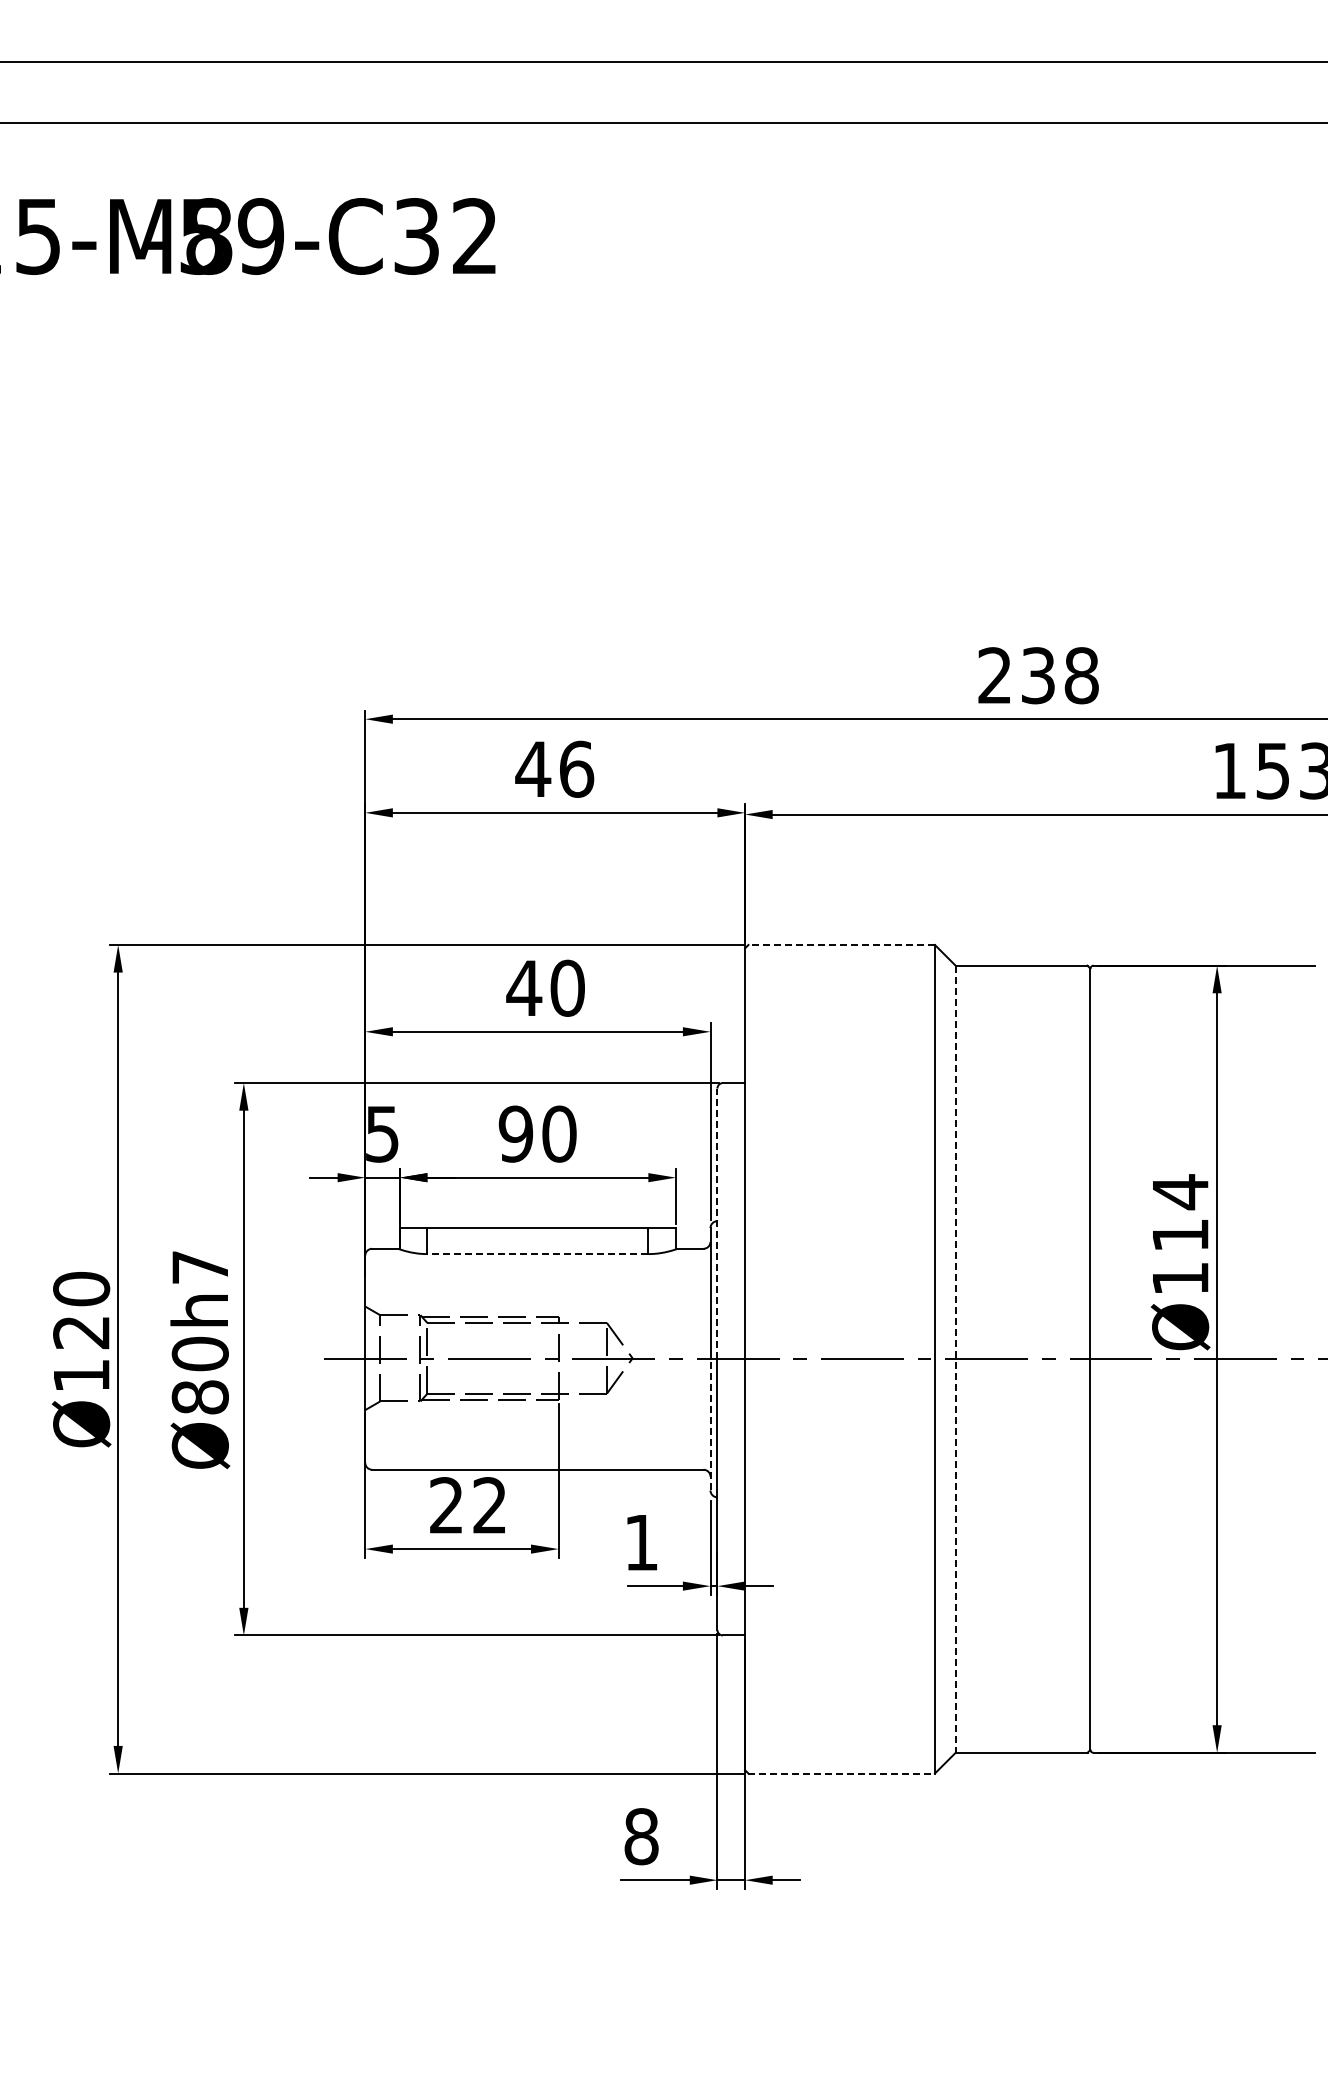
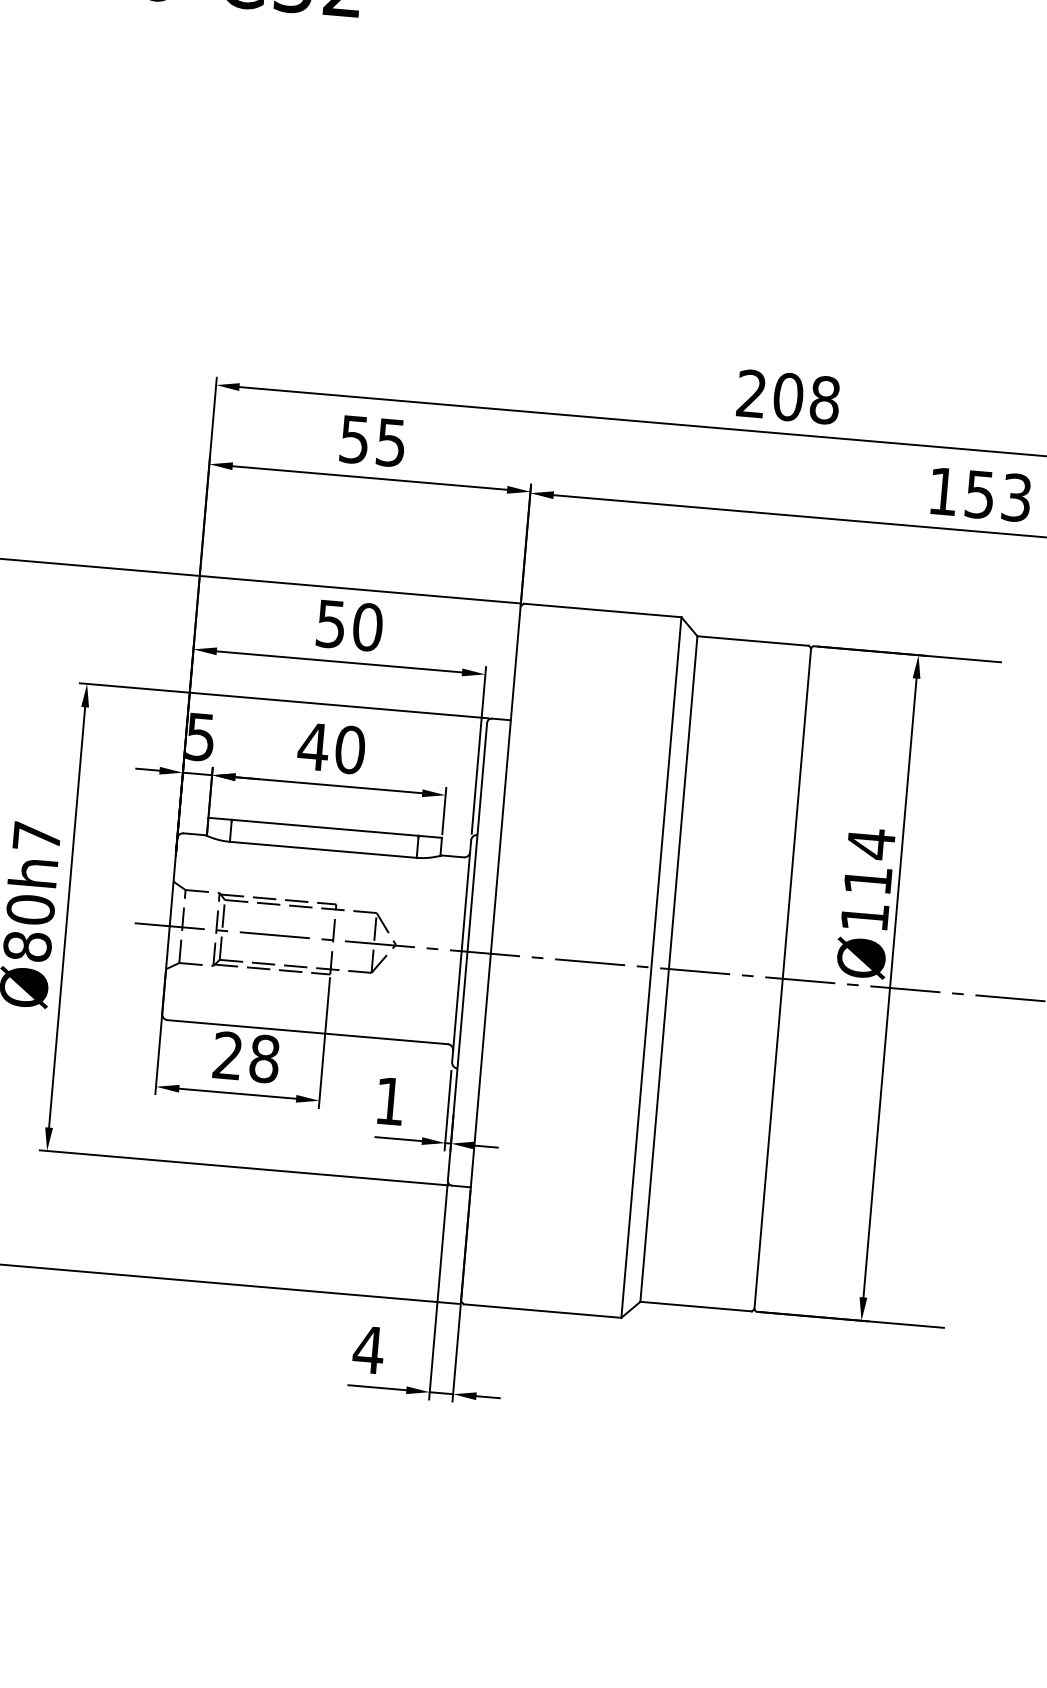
text: (1038, 675) -> (788, 396), 238 -> 208
text: (554, 768) -> (372, 440), 46 -> 55
line: (841, 944) -> (602, 610), dashed -> solid
text: (524, 988) -> (331, 624), 40 -> 50
text: (515, 1133) -> (313, 746), 90 -> 40
line: (717, 1223) -> (477, 836), dashed -> solid
line: (537, 1254) -> (322, 850), dashed -> solid
line: (955, 1359) -> (668, 969), dashed -> solid
line: (710, 1424) -> (456, 1006), dashed -> solid
text: (490, 1505) -> (265, 1058), 22 -> 28
line: (842, 1773) -> (543, 1311), dashed -> solid
text: (641, 1836) -> (368, 1349), 8 -> 4

